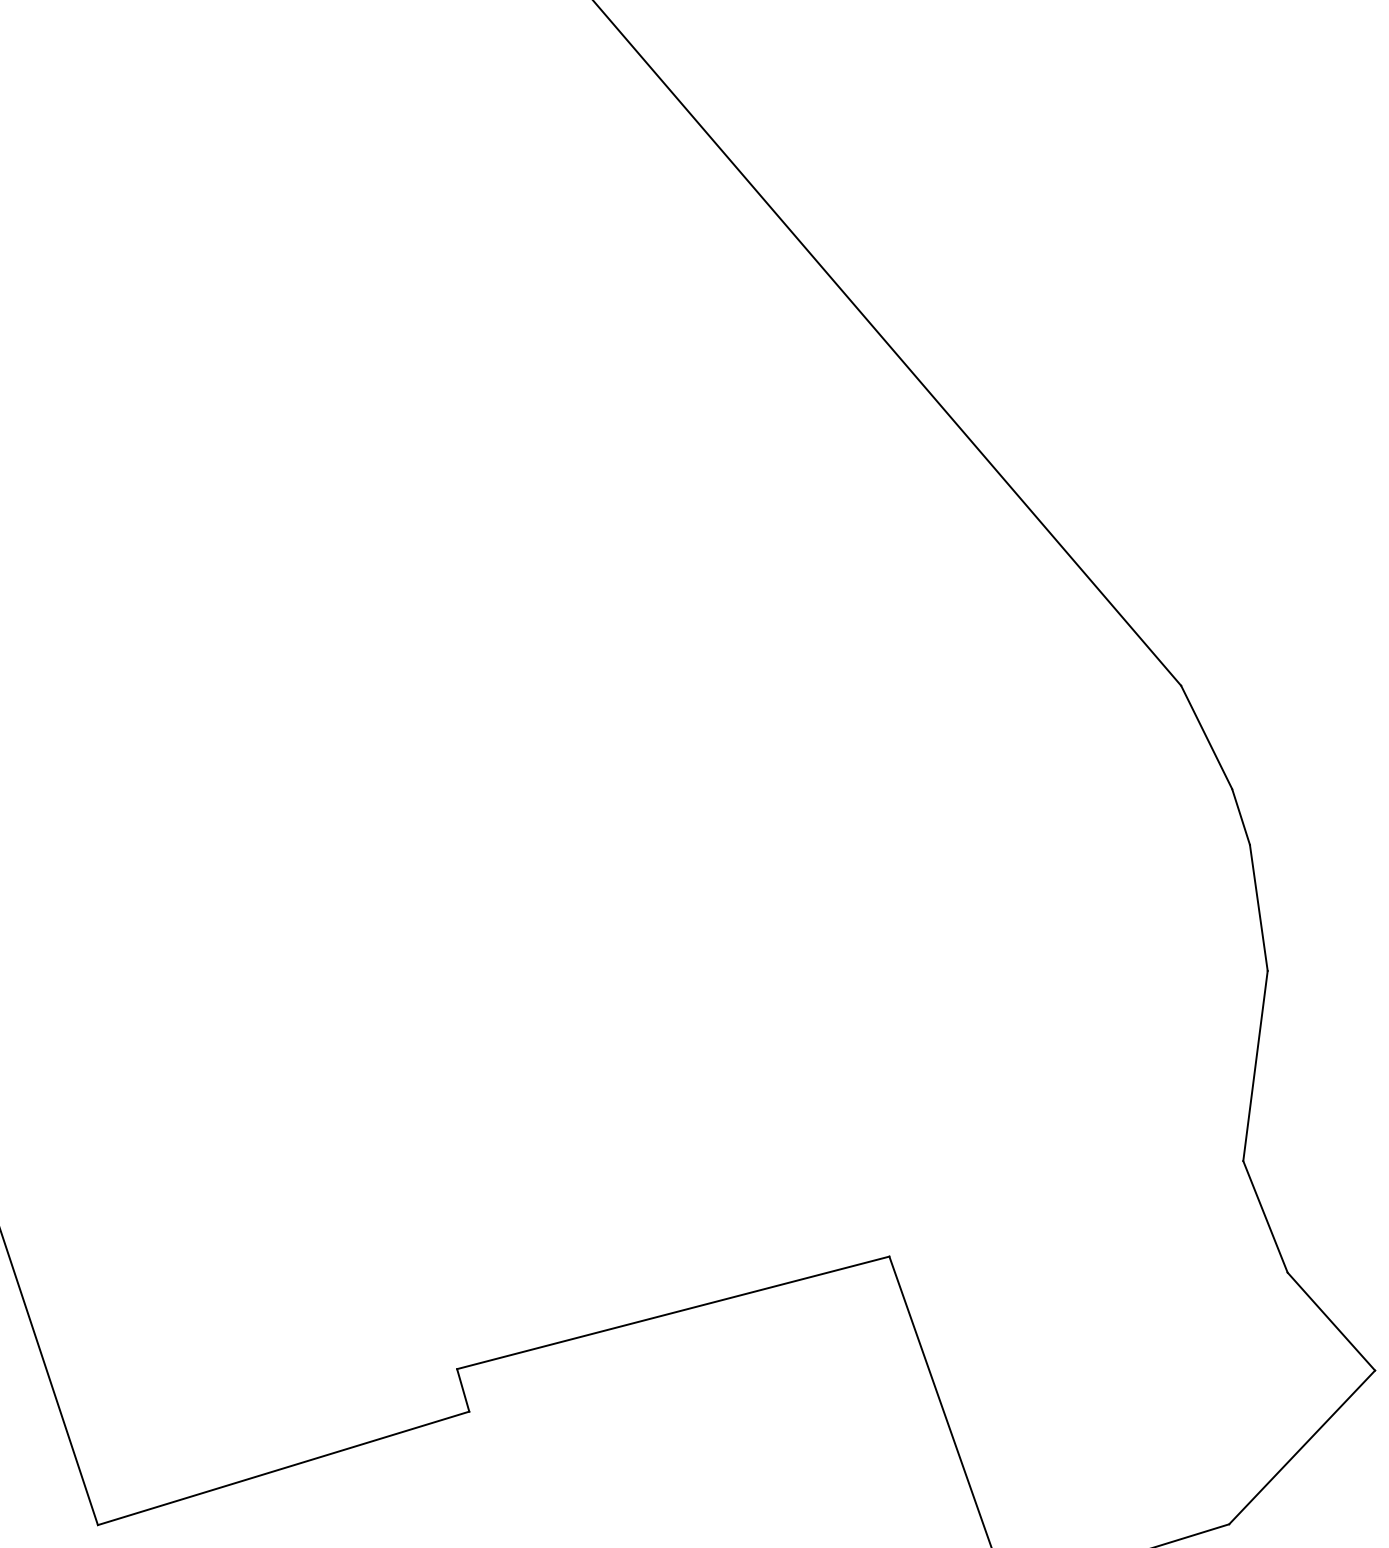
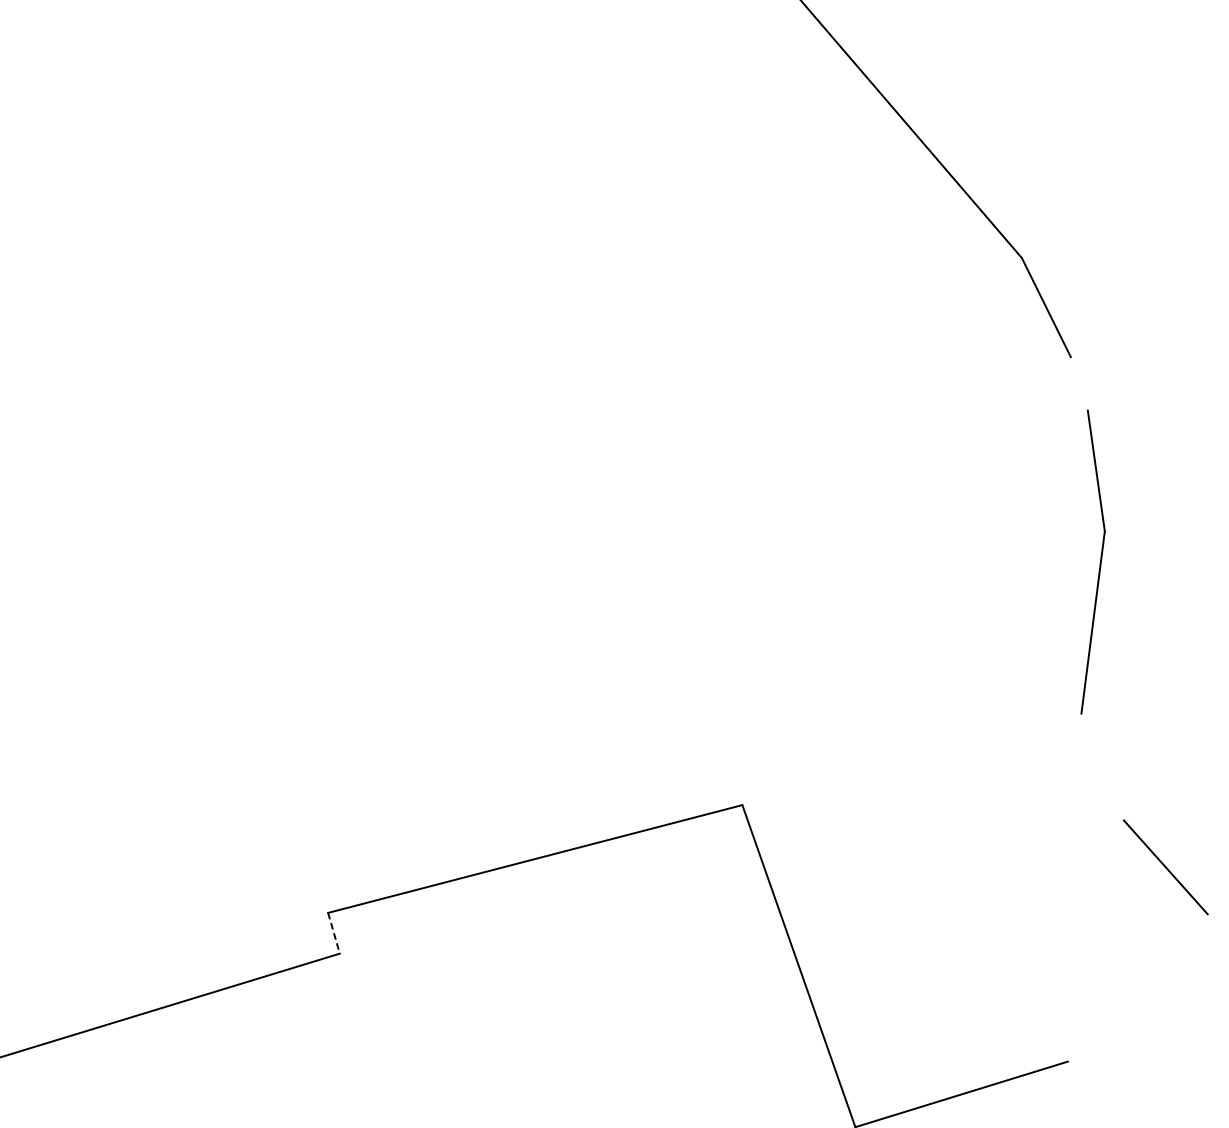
line: (1240, 816) -> (1078, 383), removed
line: (1265, 1216) -> (1102, 766), removed
line: (463, 1390) -> (334, 933), solid -> dashed
line: (1302, 1447) -> (1138, 988), removed

